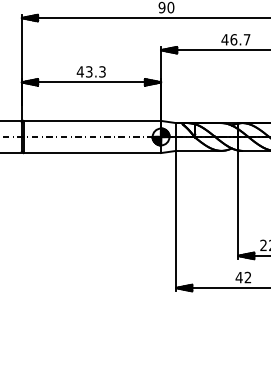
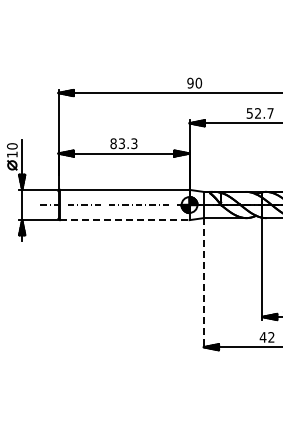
text: (228, 39) -> (253, 113), 46.7 -> 52.7
text: (80, 71) -> (113, 143), 43.3 -> 83.3
line: (91, 153) -> (124, 220), solid -> dashed
line: (175, 221) -> (203, 284), solid -> dashed

